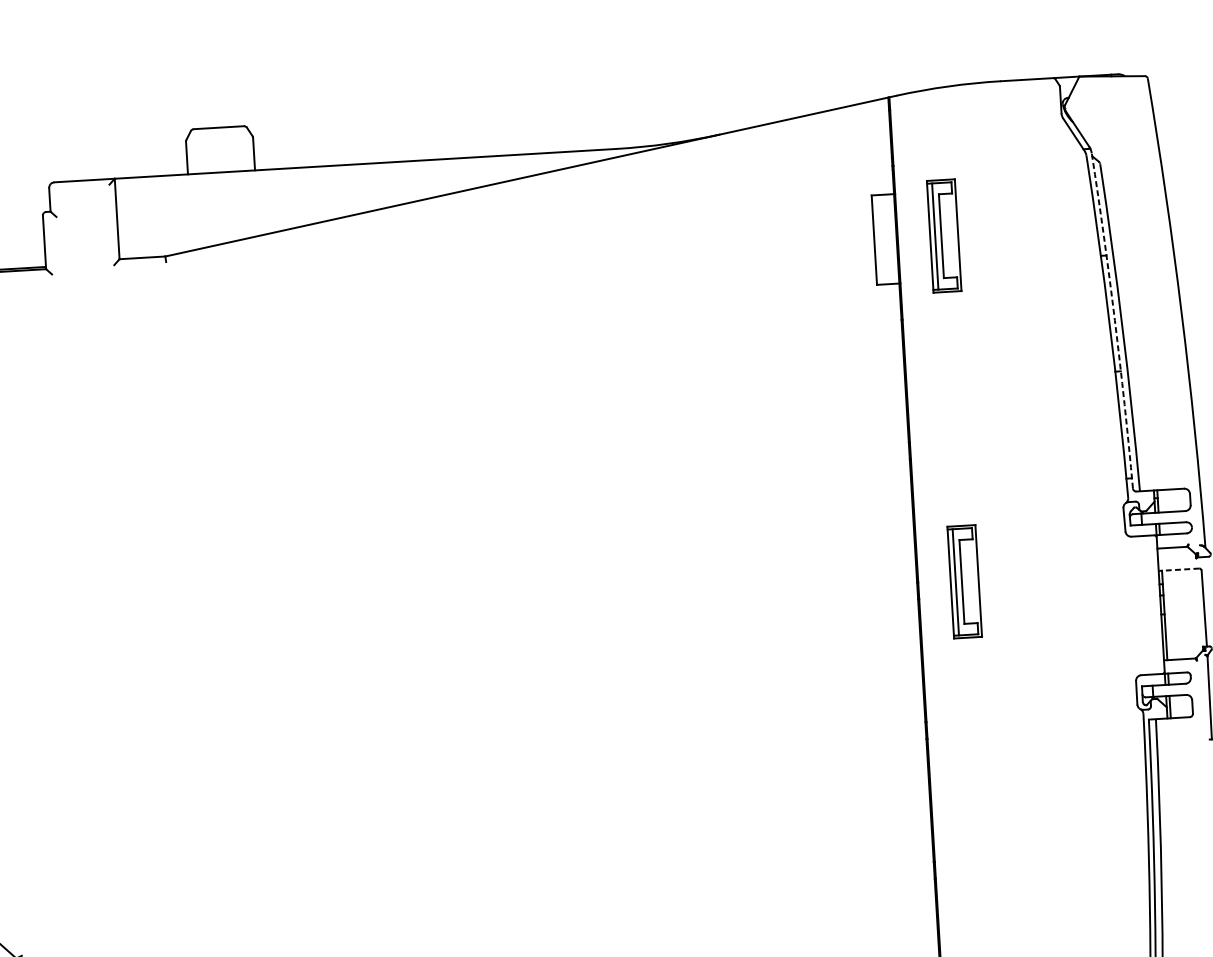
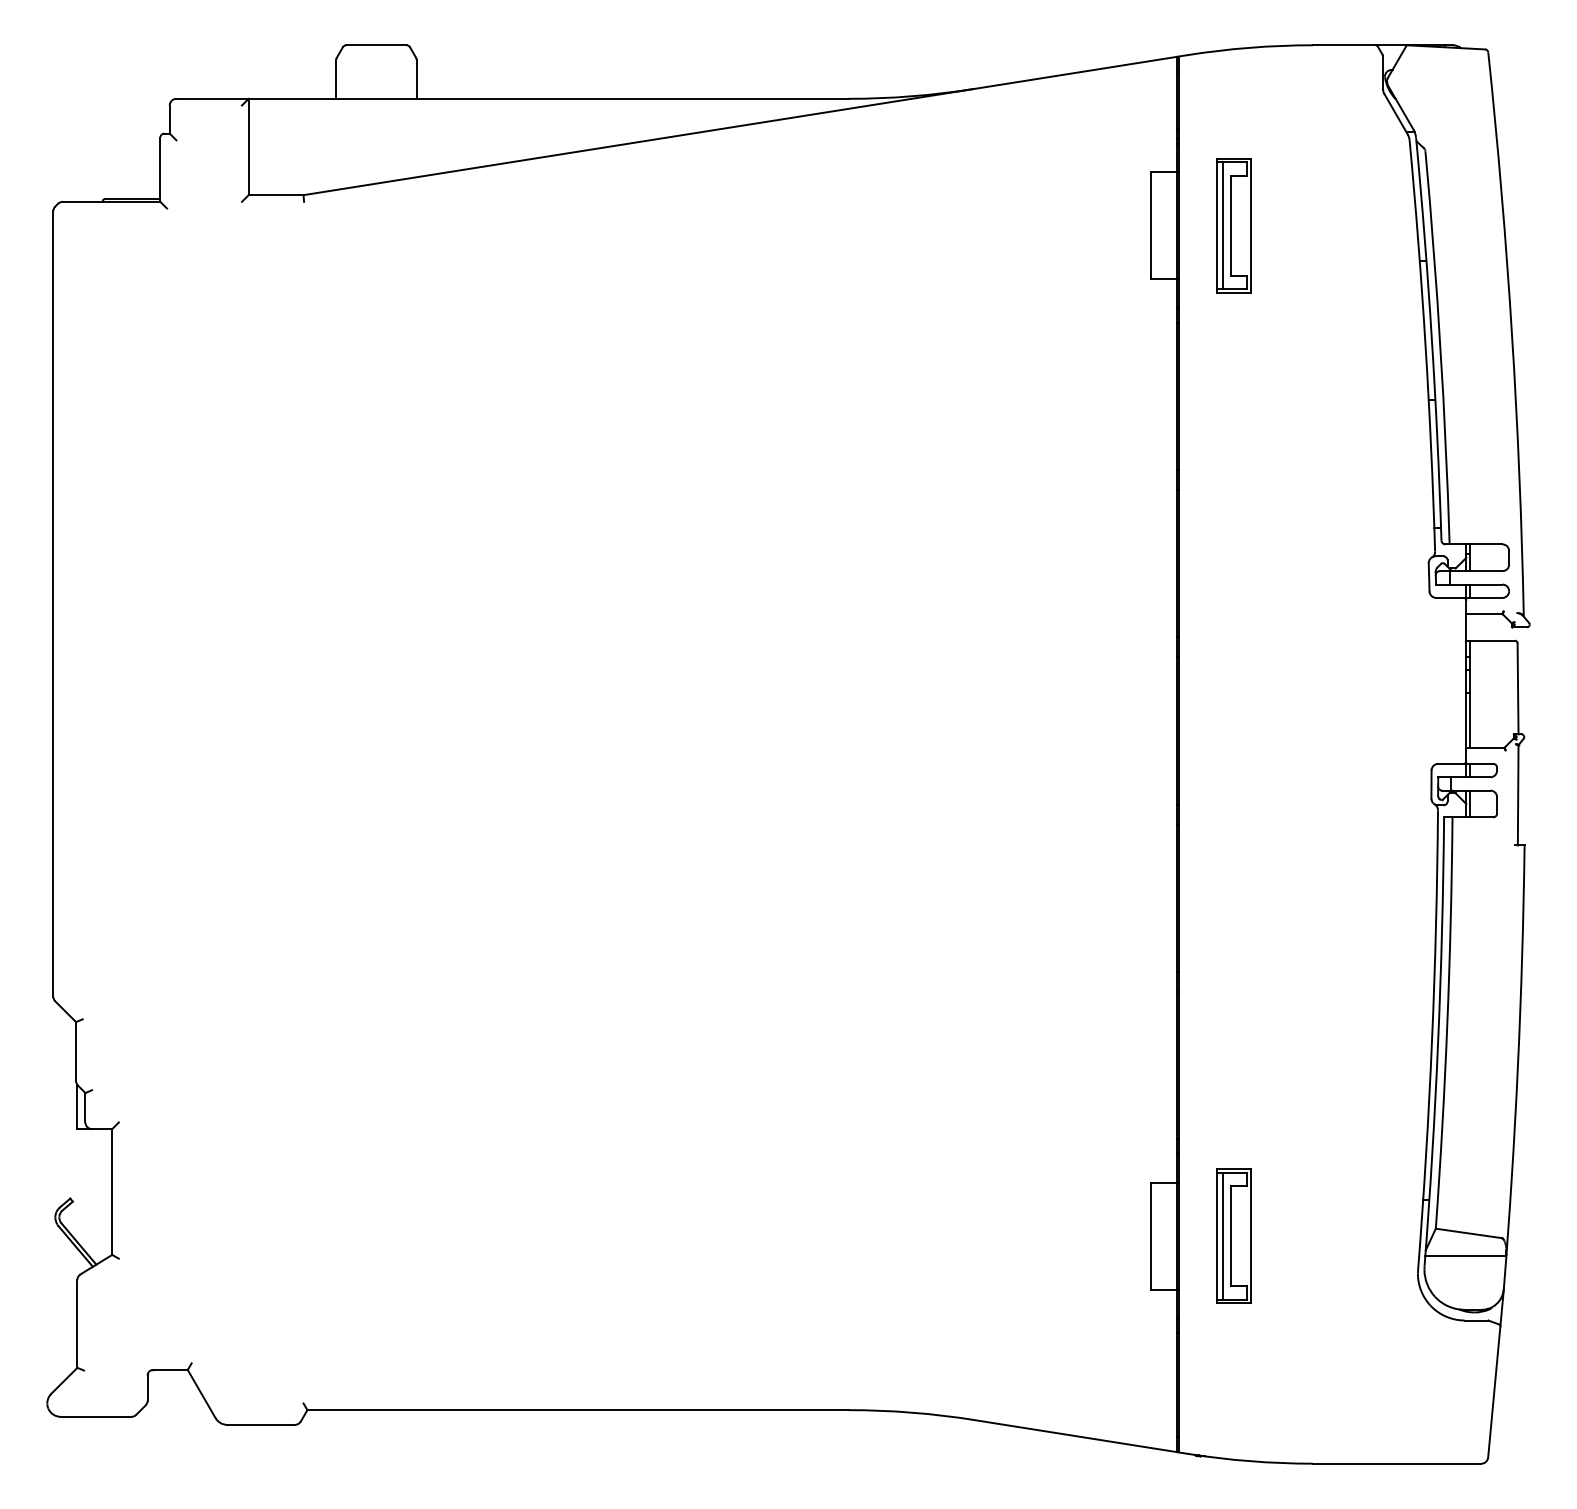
arc: (1114, 321) -> (1431, 339), dashed -> solid
line: (1178, 569) -> (1490, 640), dashed -> solid
part: (964, 581) -> (1233, 639), removed

